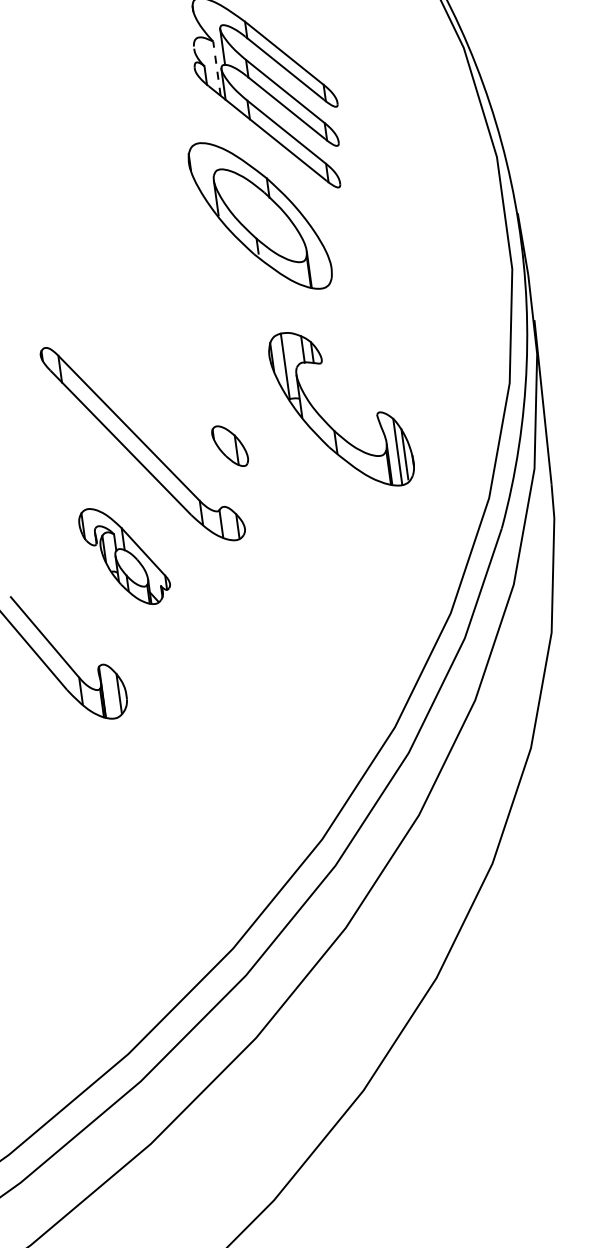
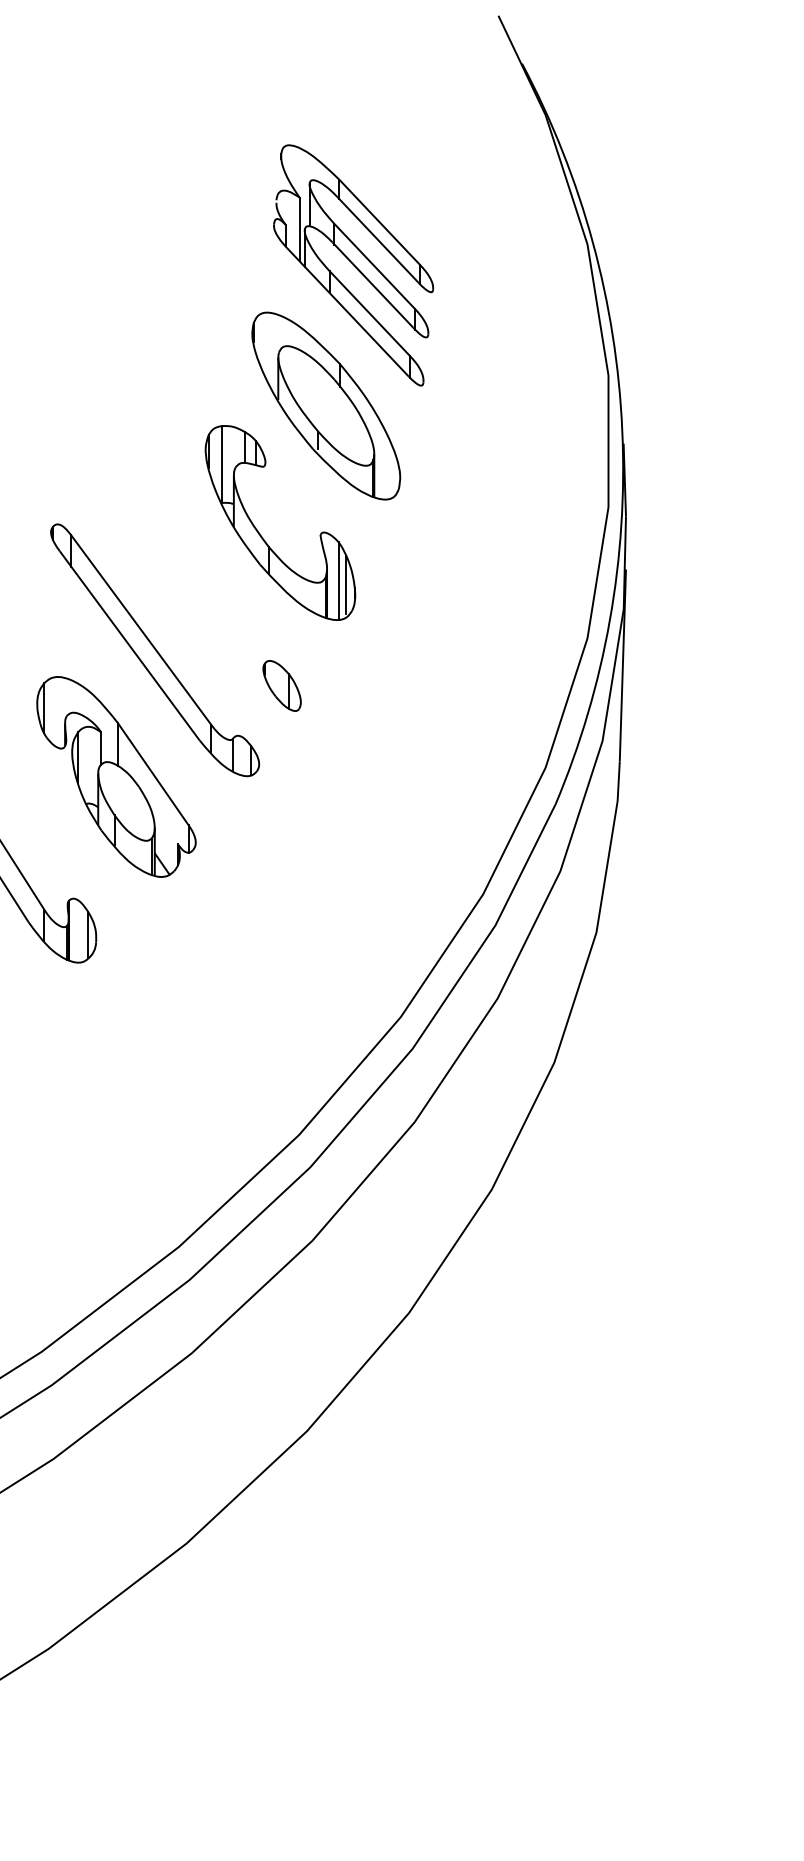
line: (216, 68) -> (299, 229), dashed -> solid
part: (327, 422) -> (262, 536), moved
part: (229, 445) -> (281, 685), moved
part: (124, 555) -> (116, 776), size x1.67

